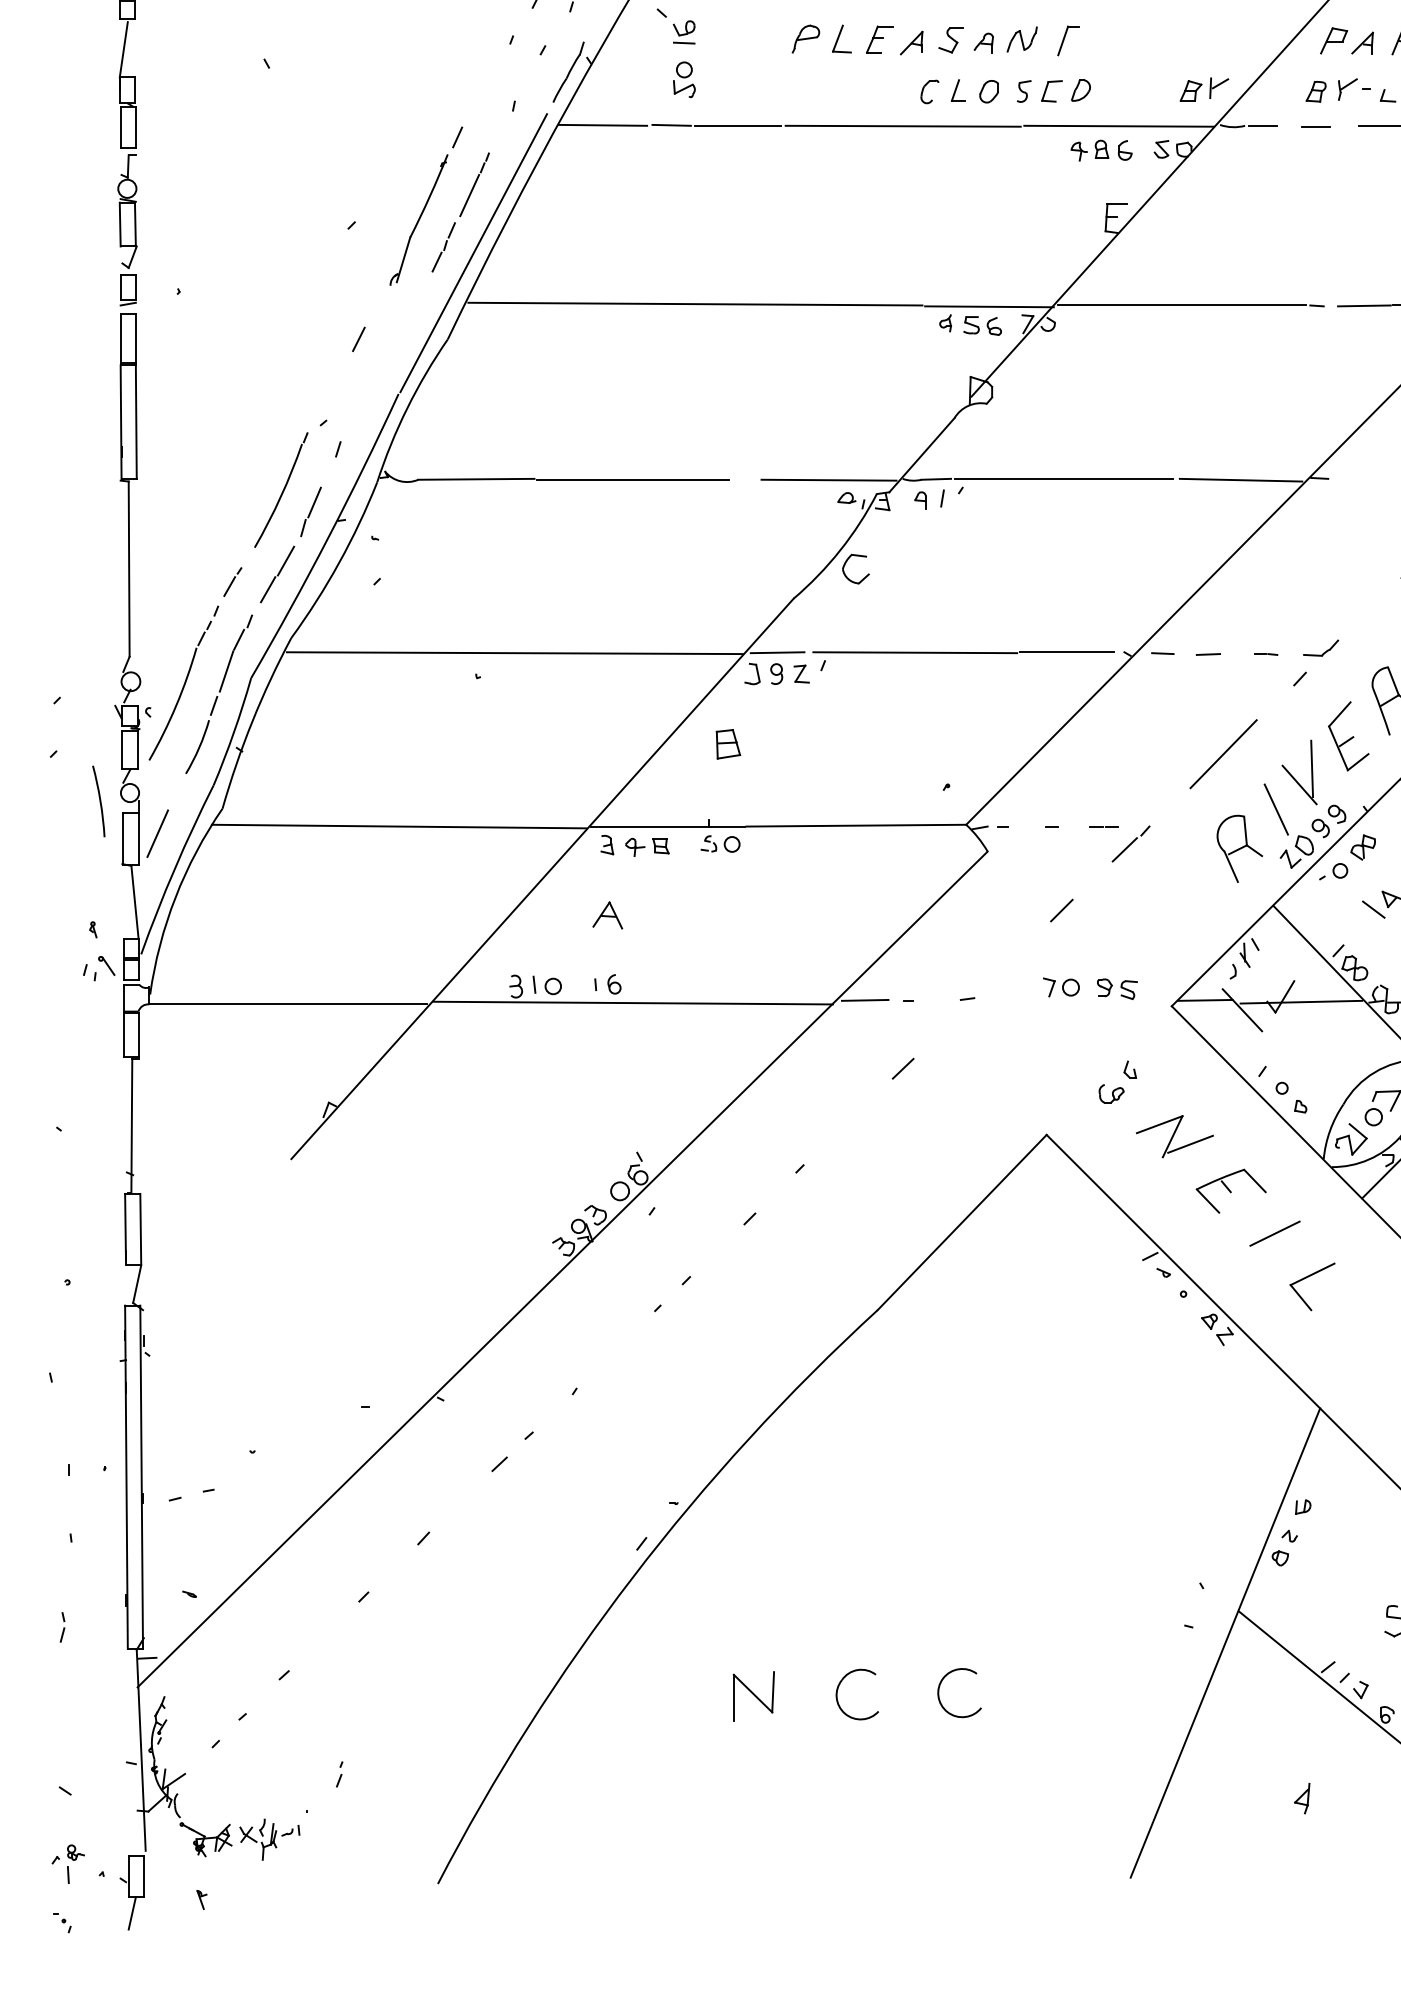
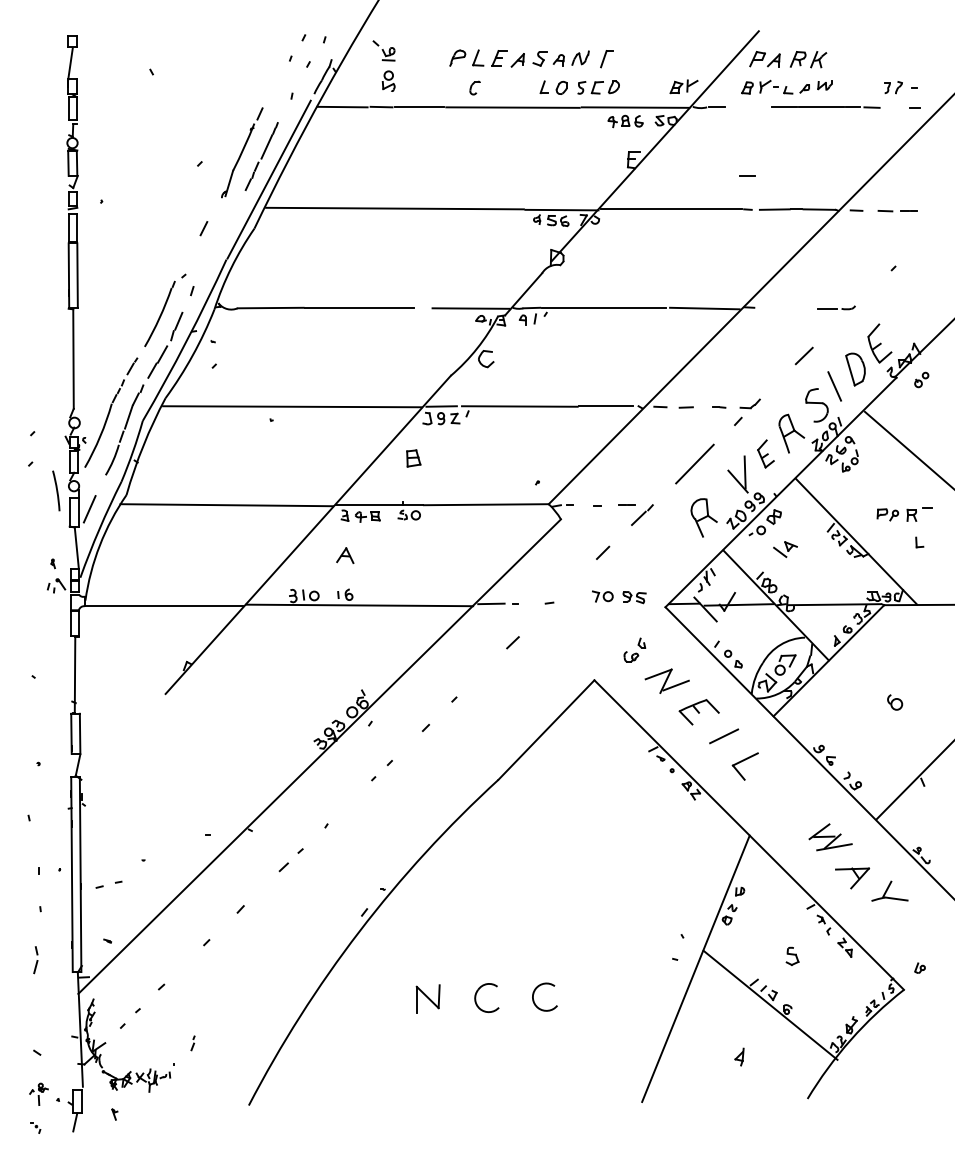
part: (928, 90) -> (474, 87), moved
line: (1316, 126) -> (747, 175), moved
part: (1347, 735) -> (765, 453), size x0.7
line: (1275, 809) -> (724, 495), removed
part: (62, 1626) -> (35, 959), size x1.6

